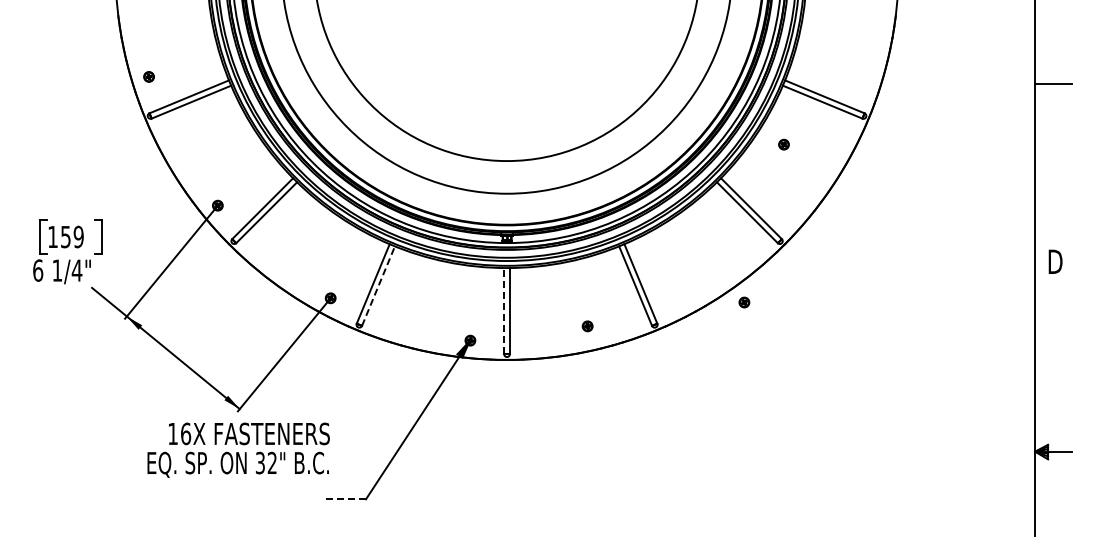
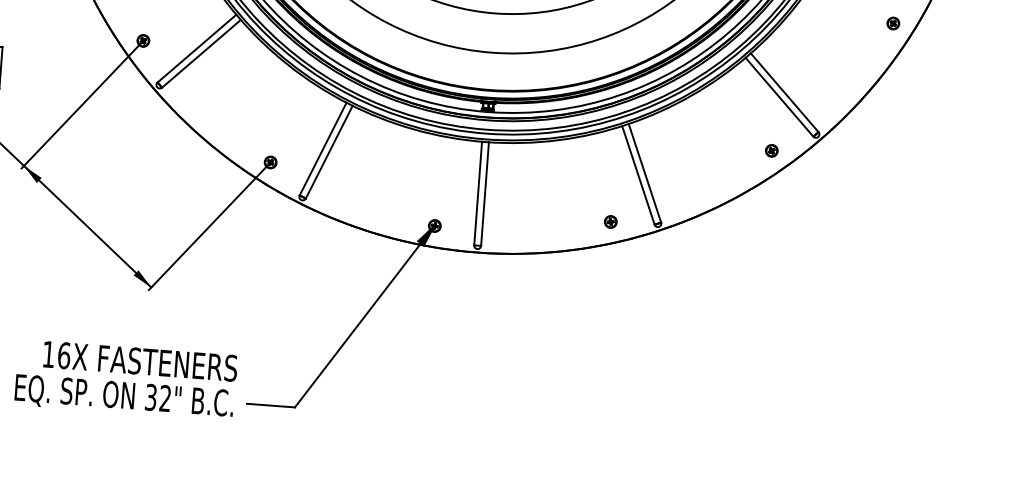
part: (783, 144) -> (892, 23), moved
line: (378, 285) -> (329, 151), dashed -> solid
part: (744, 302) -> (771, 150), moved
line: (504, 310) -> (478, 192), dashed -> solid
part: (587, 326) -> (610, 222), moved
part: (238, 449) -> (125, 379), moved
line: (346, 499) -> (271, 405), dashed -> solid

